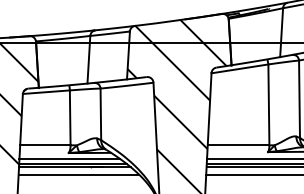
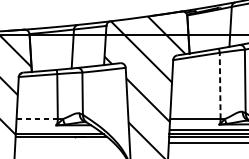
line: (268, 104) -> (219, 85), solid -> dashed
line: (45, 145) -> (37, 119), solid -> dashed
line: (69, 159) -> (56, 130), removed
line: (78, 174) -> (64, 142), removed

